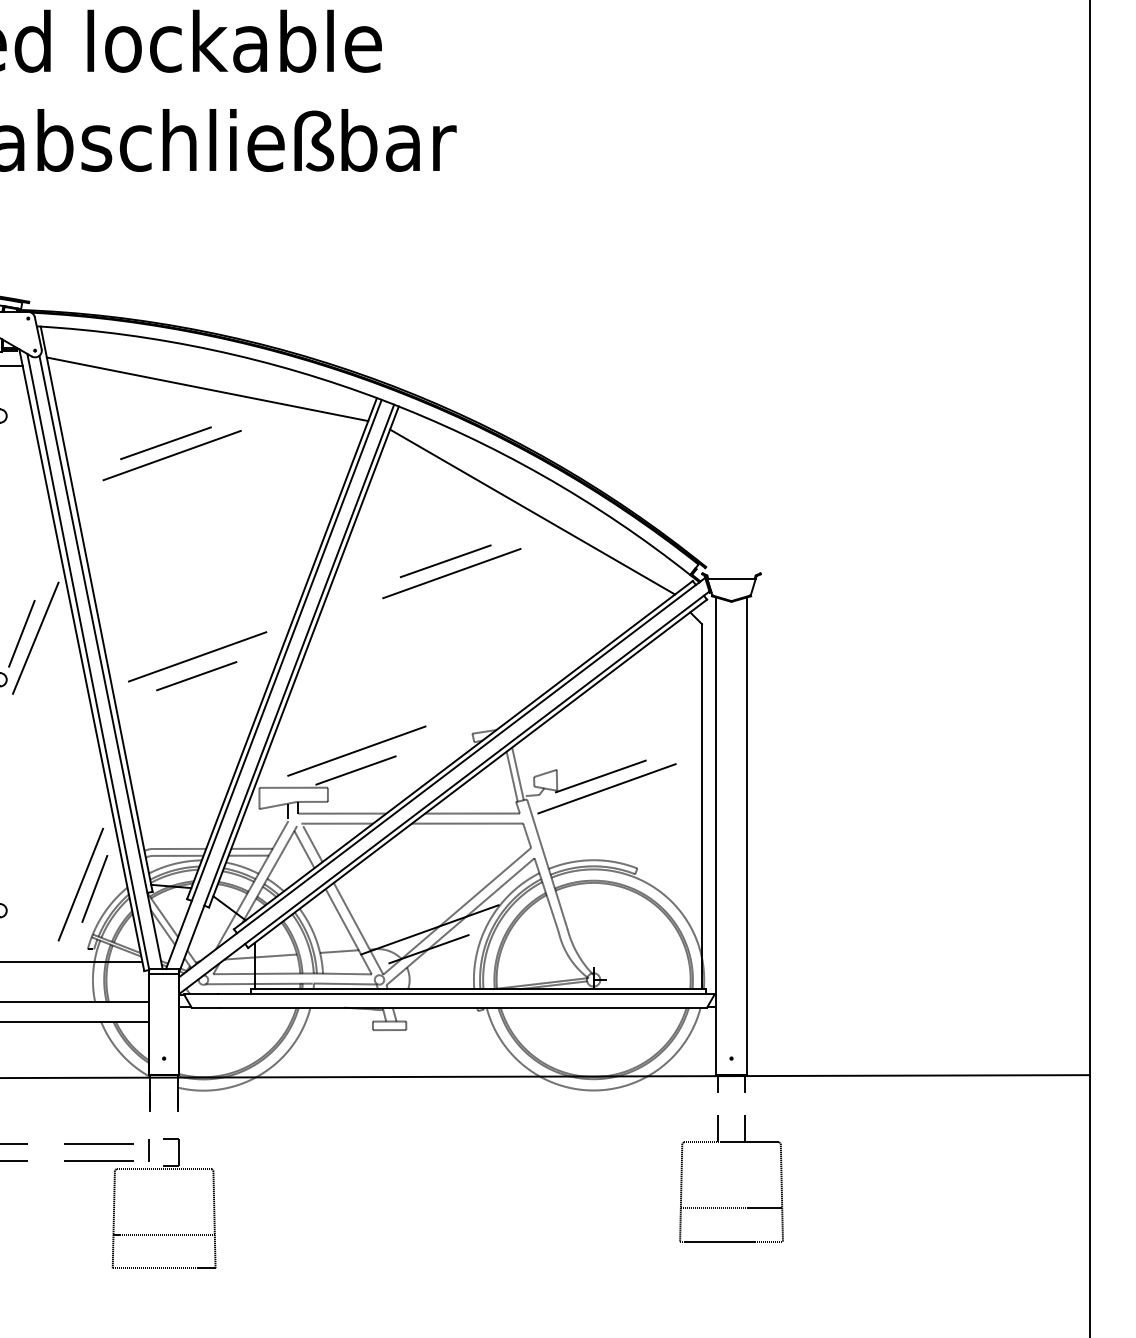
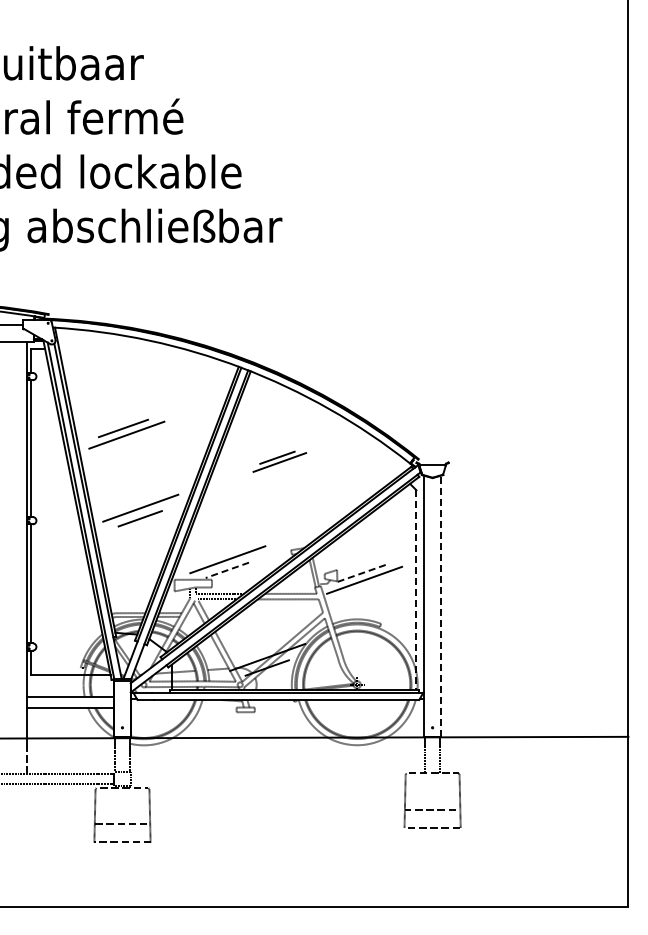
line: (208, 388) -> (146, 361), removed
part: (171, 452) -> (126, 433), moved
line: (531, 511) -> (323, 428), removed
part: (451, 571) -> (279, 461), size x0.7
line: (21, 633) -> (44, 495), removed
line: (34, 637) -> (51, 497), removed
line: (356, 770) -> (227, 570), solid -> dashed
line: (599, 776) -> (360, 573), solid -> dashed
line: (702, 807) -> (416, 590), solid -> dashed
line: (745, 836) -> (440, 606), solid -> dashed
line: (80, 884) -> (76, 632), removed
line: (94, 889) -> (84, 635), removed

